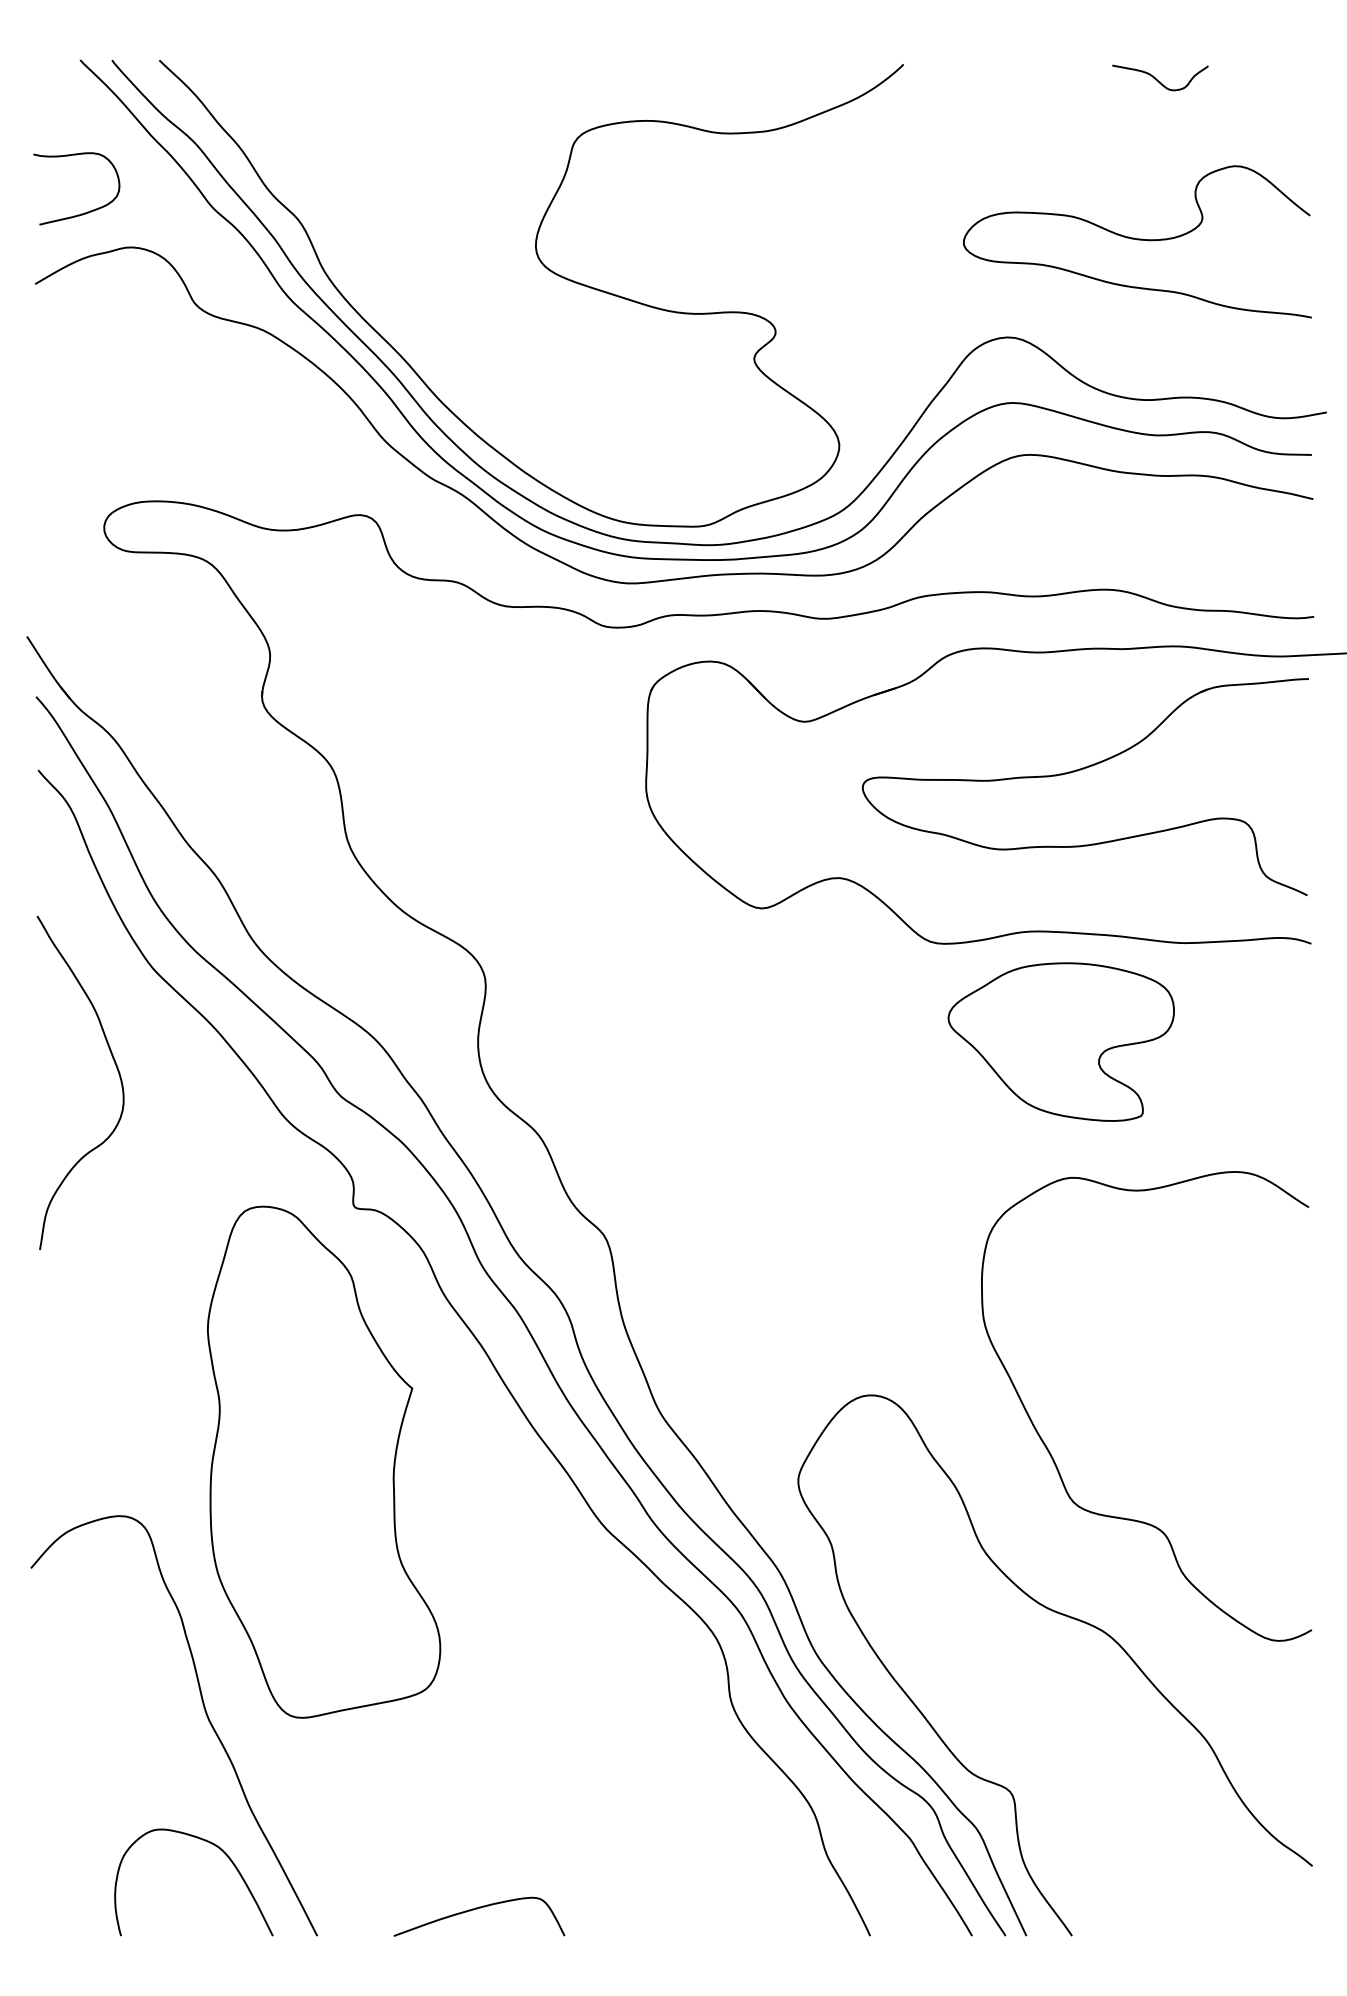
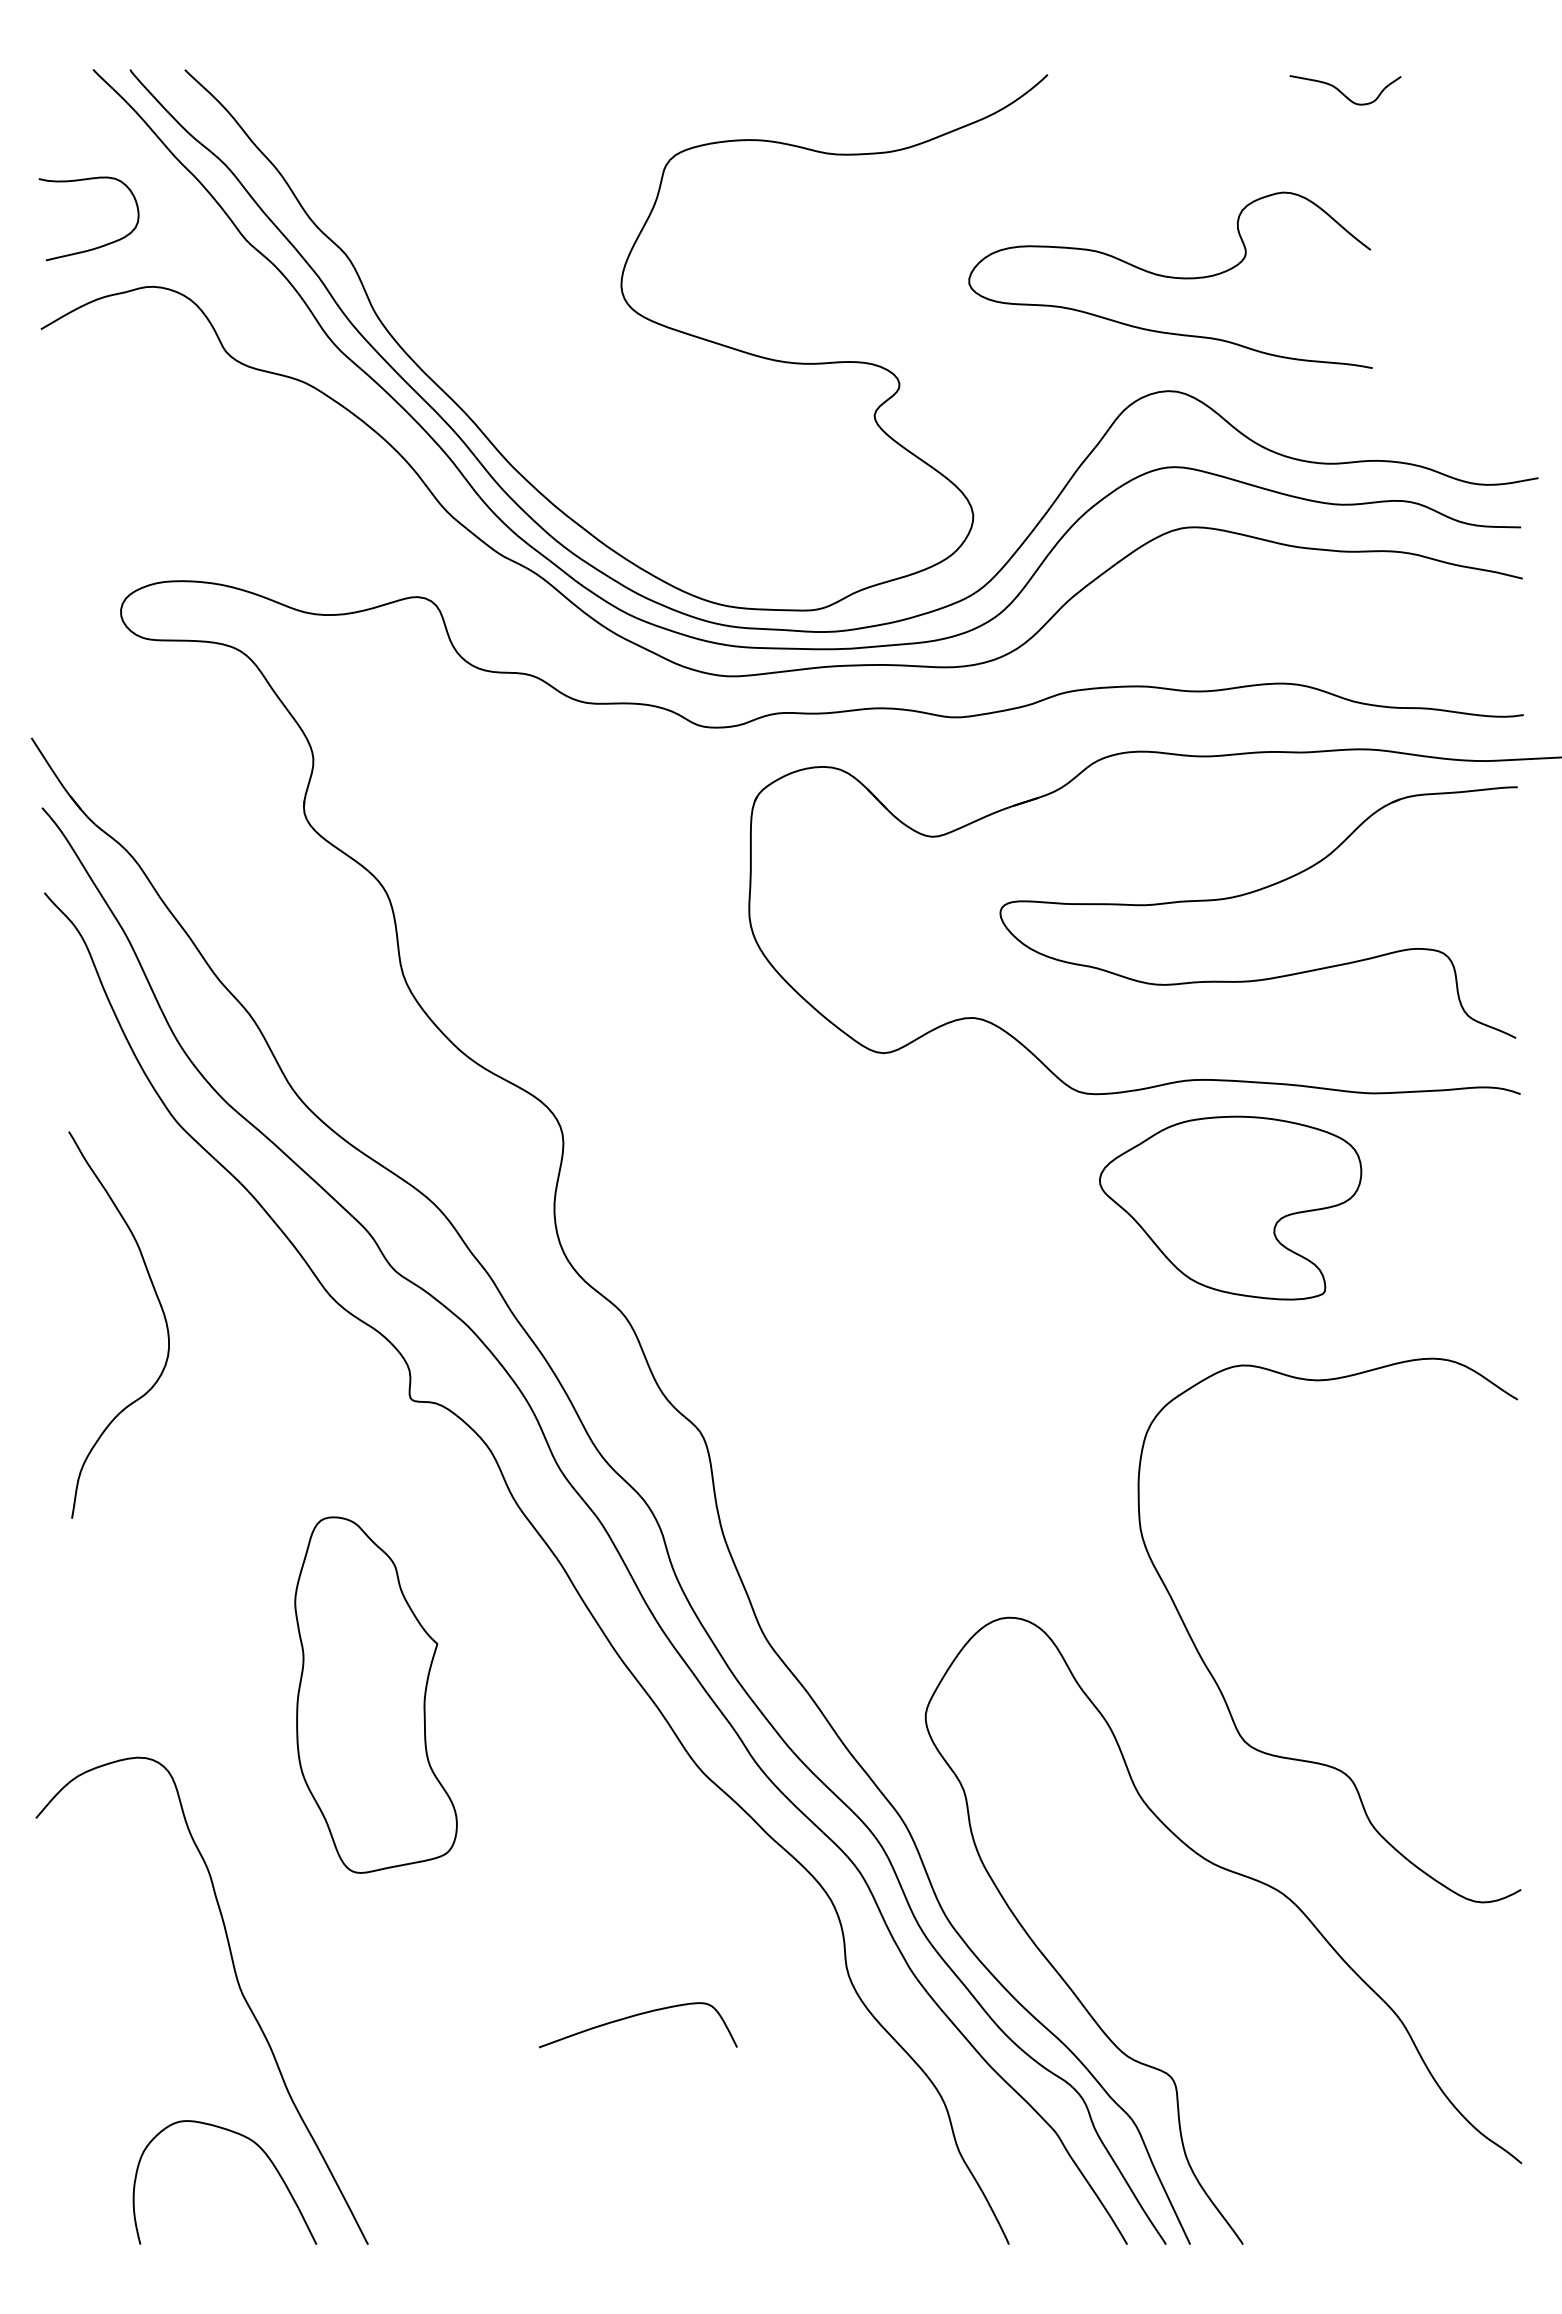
curve: (1137, 240) -> (1170, 278), moved
curve: (115, 1066) -> (159, 1305), moved
part: (324, 1461) -> (376, 1694), size x0.6
curve: (477, 1909) -> (636, 2016), moved

